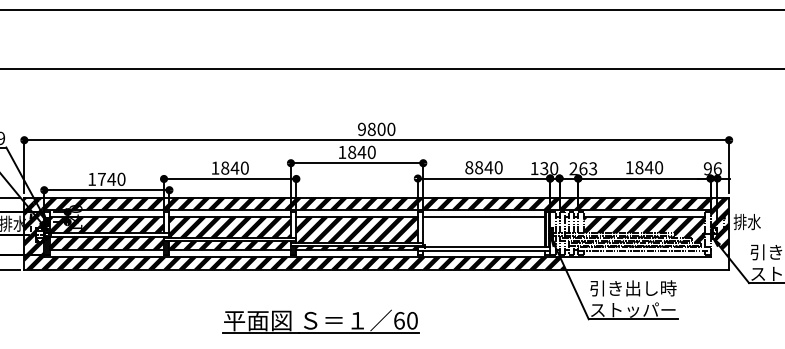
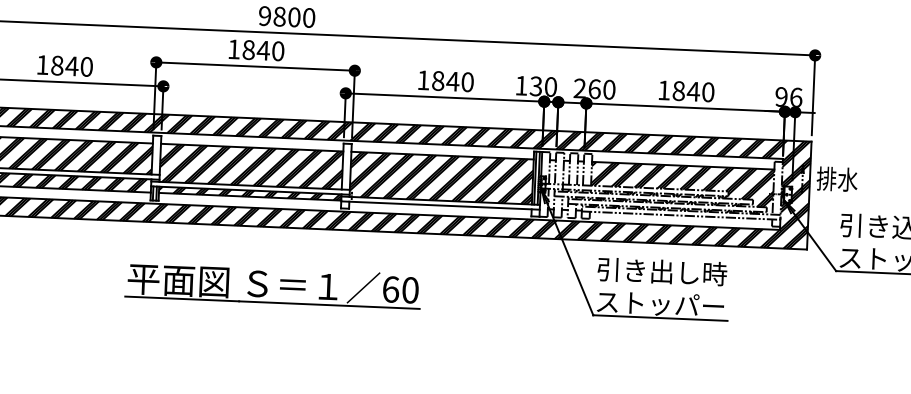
text: (469, 167) -> (423, 80), 8840 -> 1840
text: (593, 168) -> (609, 89), 263 -> 260
hatch: (483, 232) -> (440, 178), added
hatch: (644, 254) -> (681, 221), added
part: (320, 321) -> (272, 285), moved

